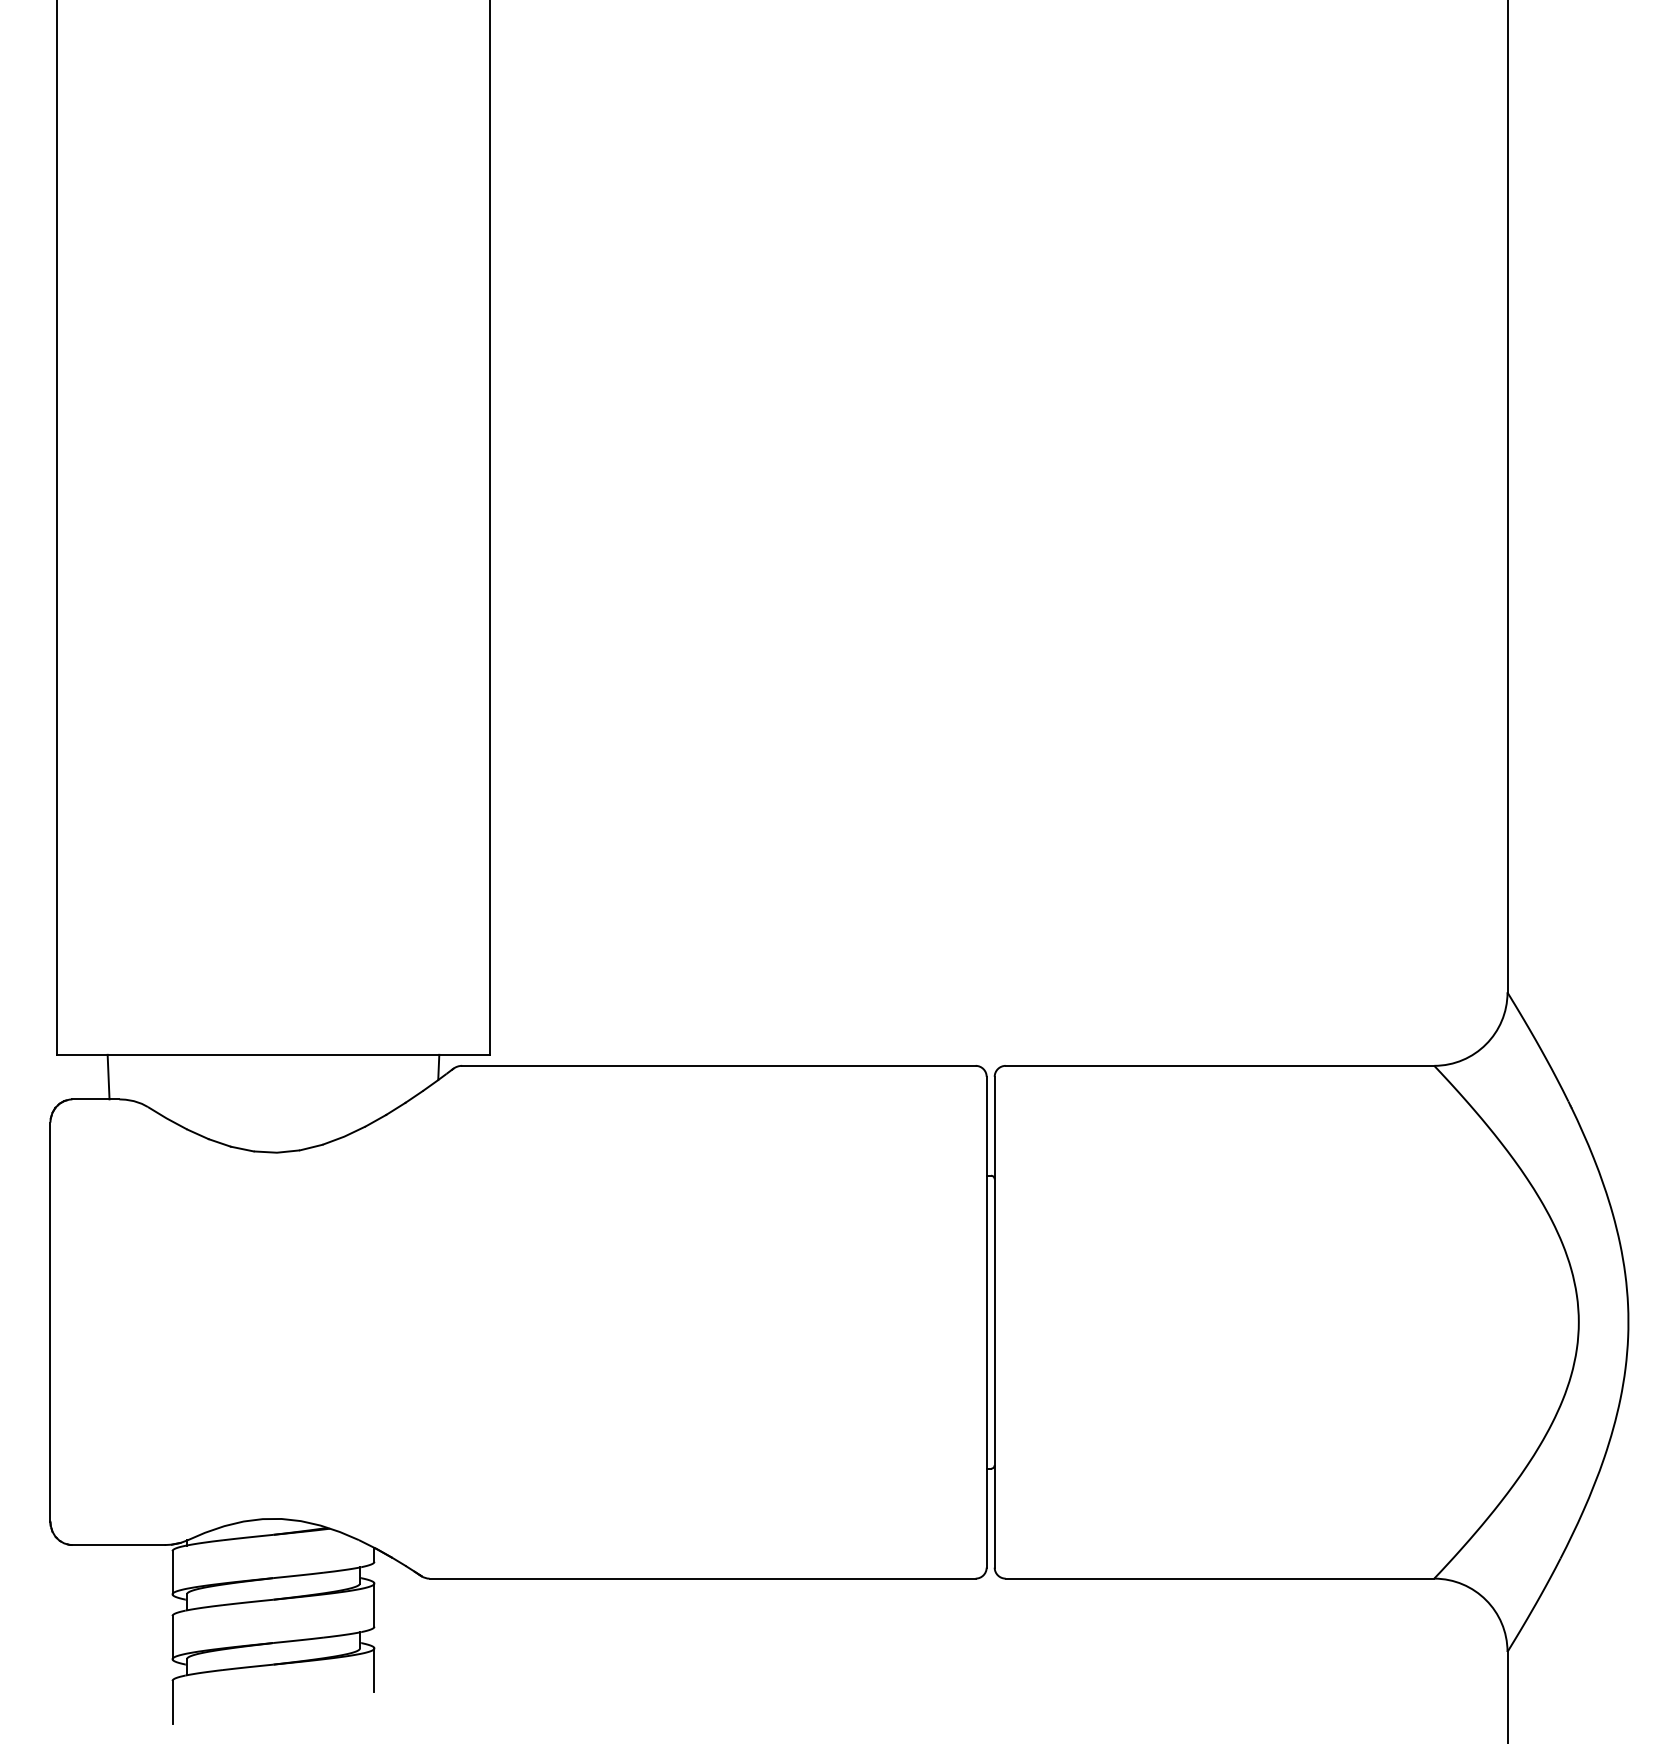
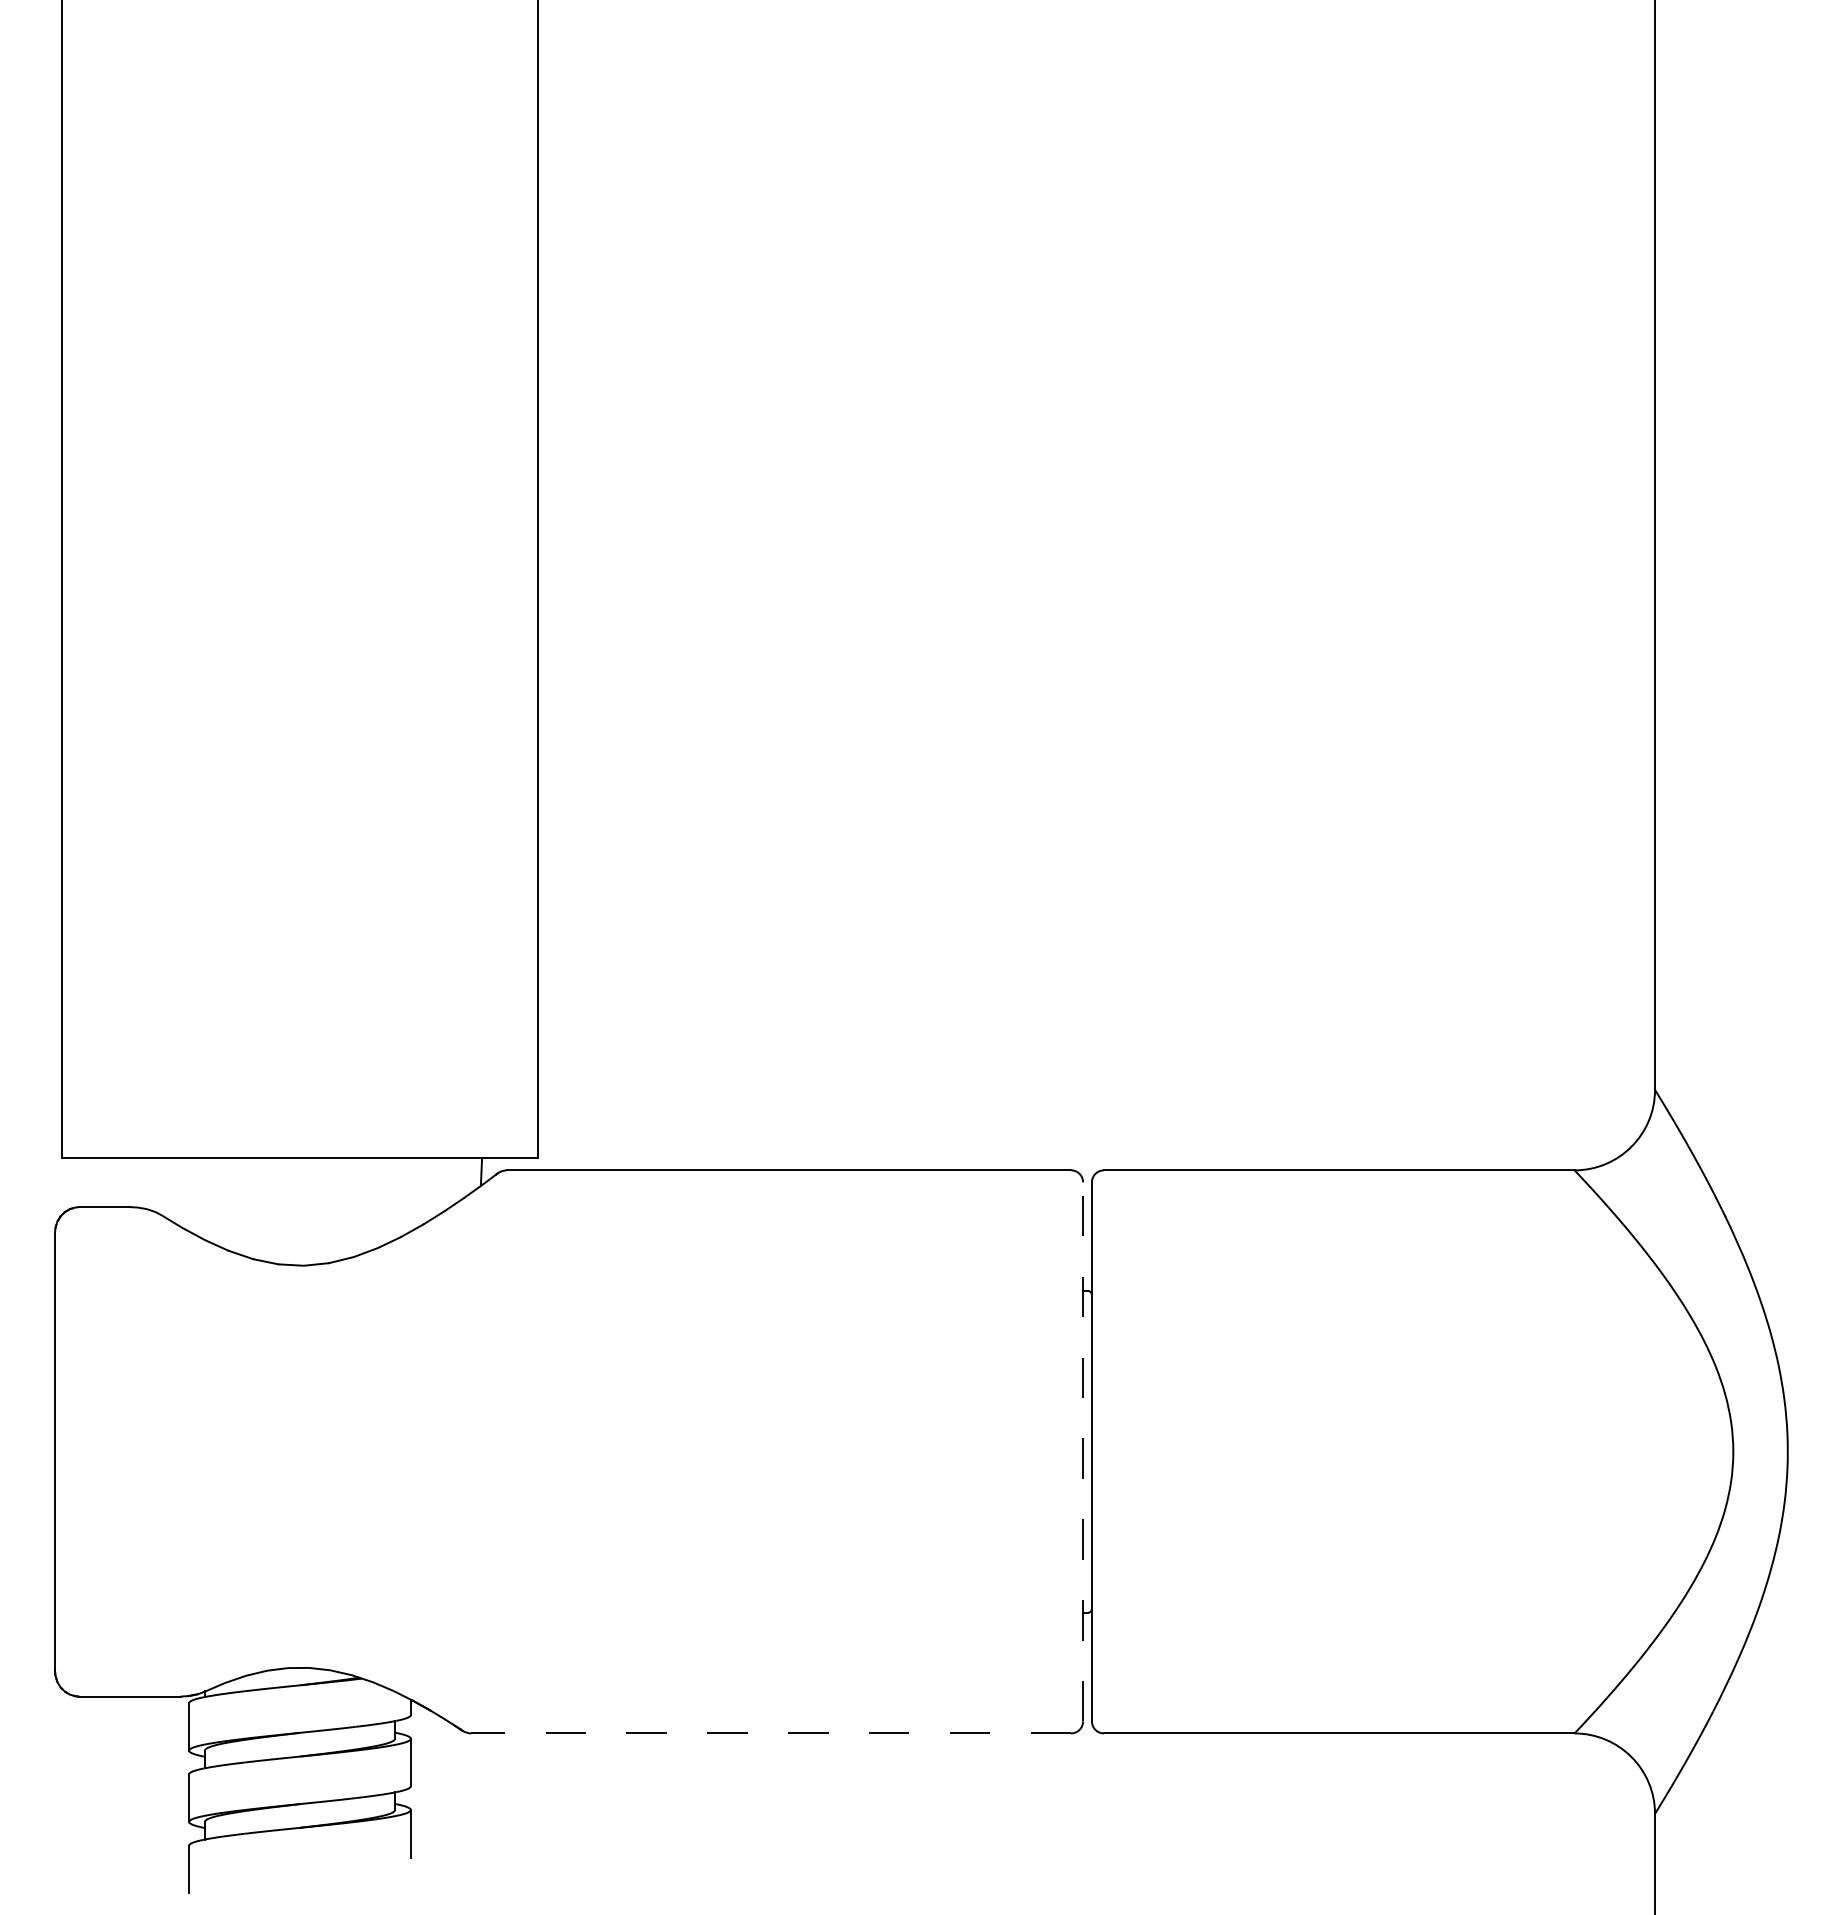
line: (108, 1076) -> (118, 1182), removed
line: (987, 1321) -> (1083, 1451), solid -> dashed
line: (702, 1578) -> (771, 1733), solid -> dashed

